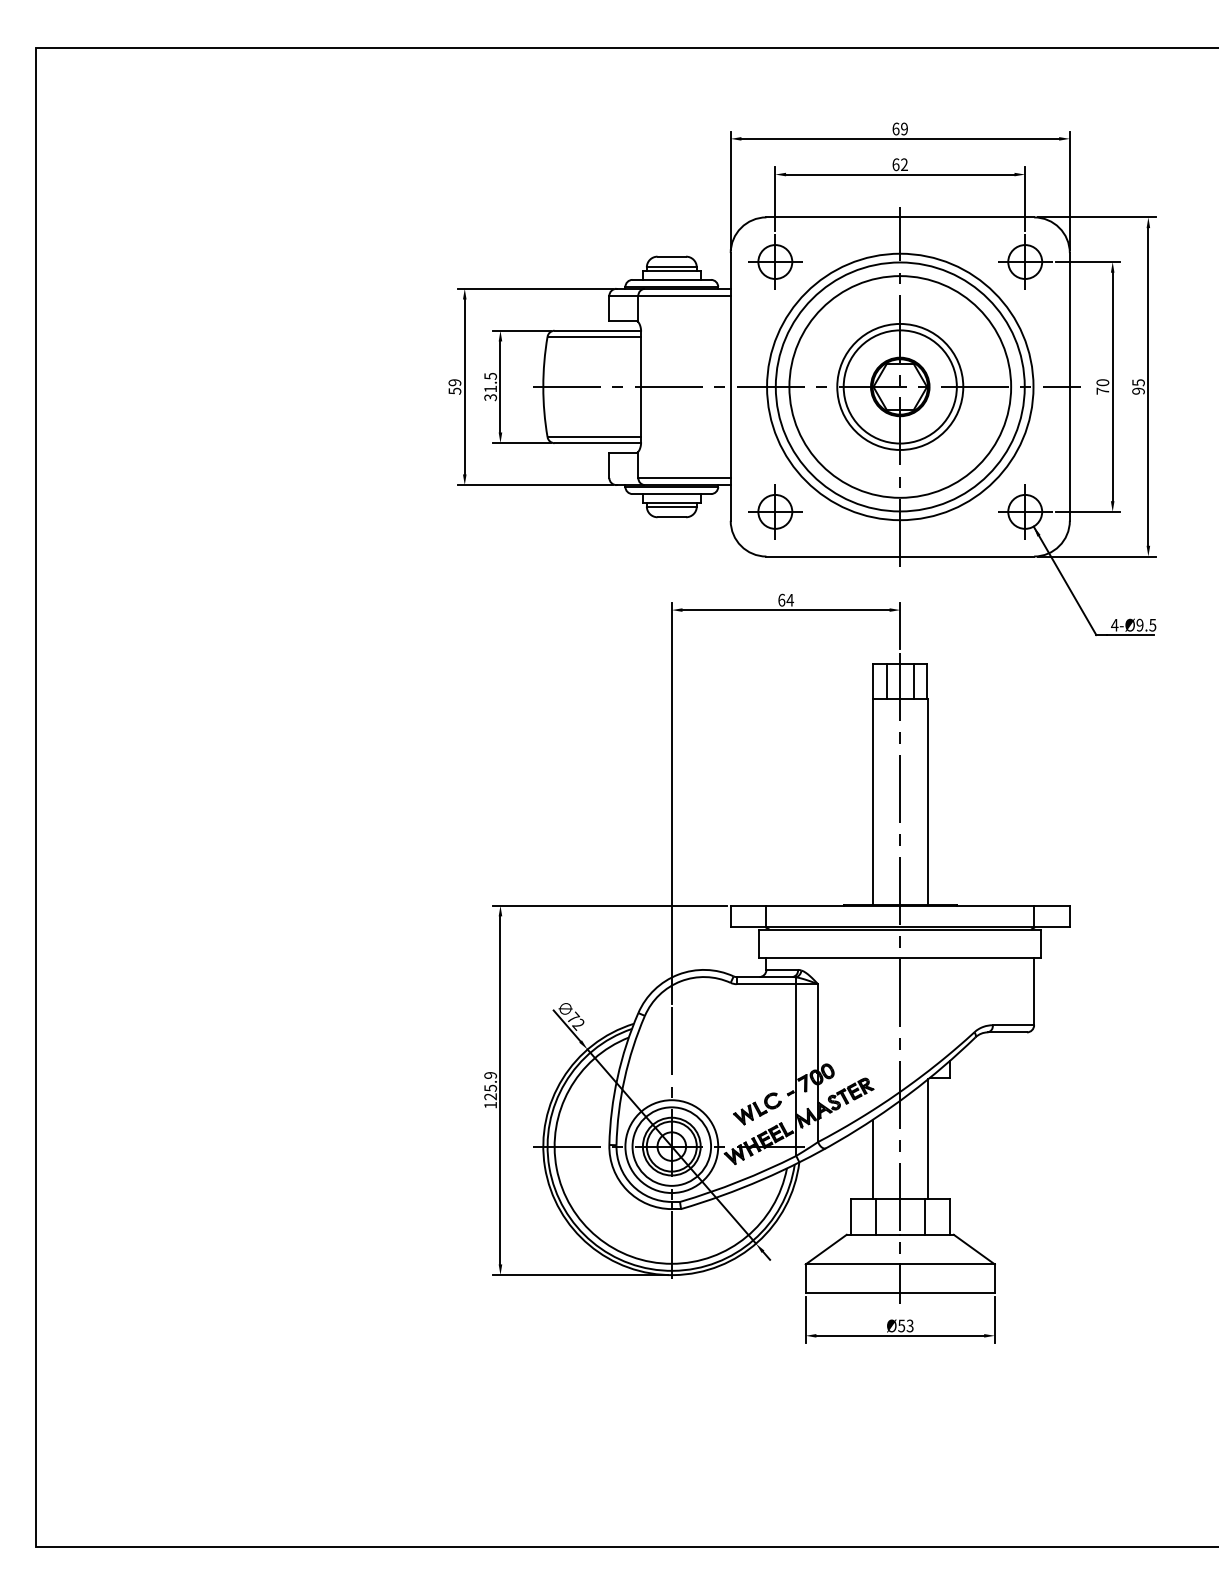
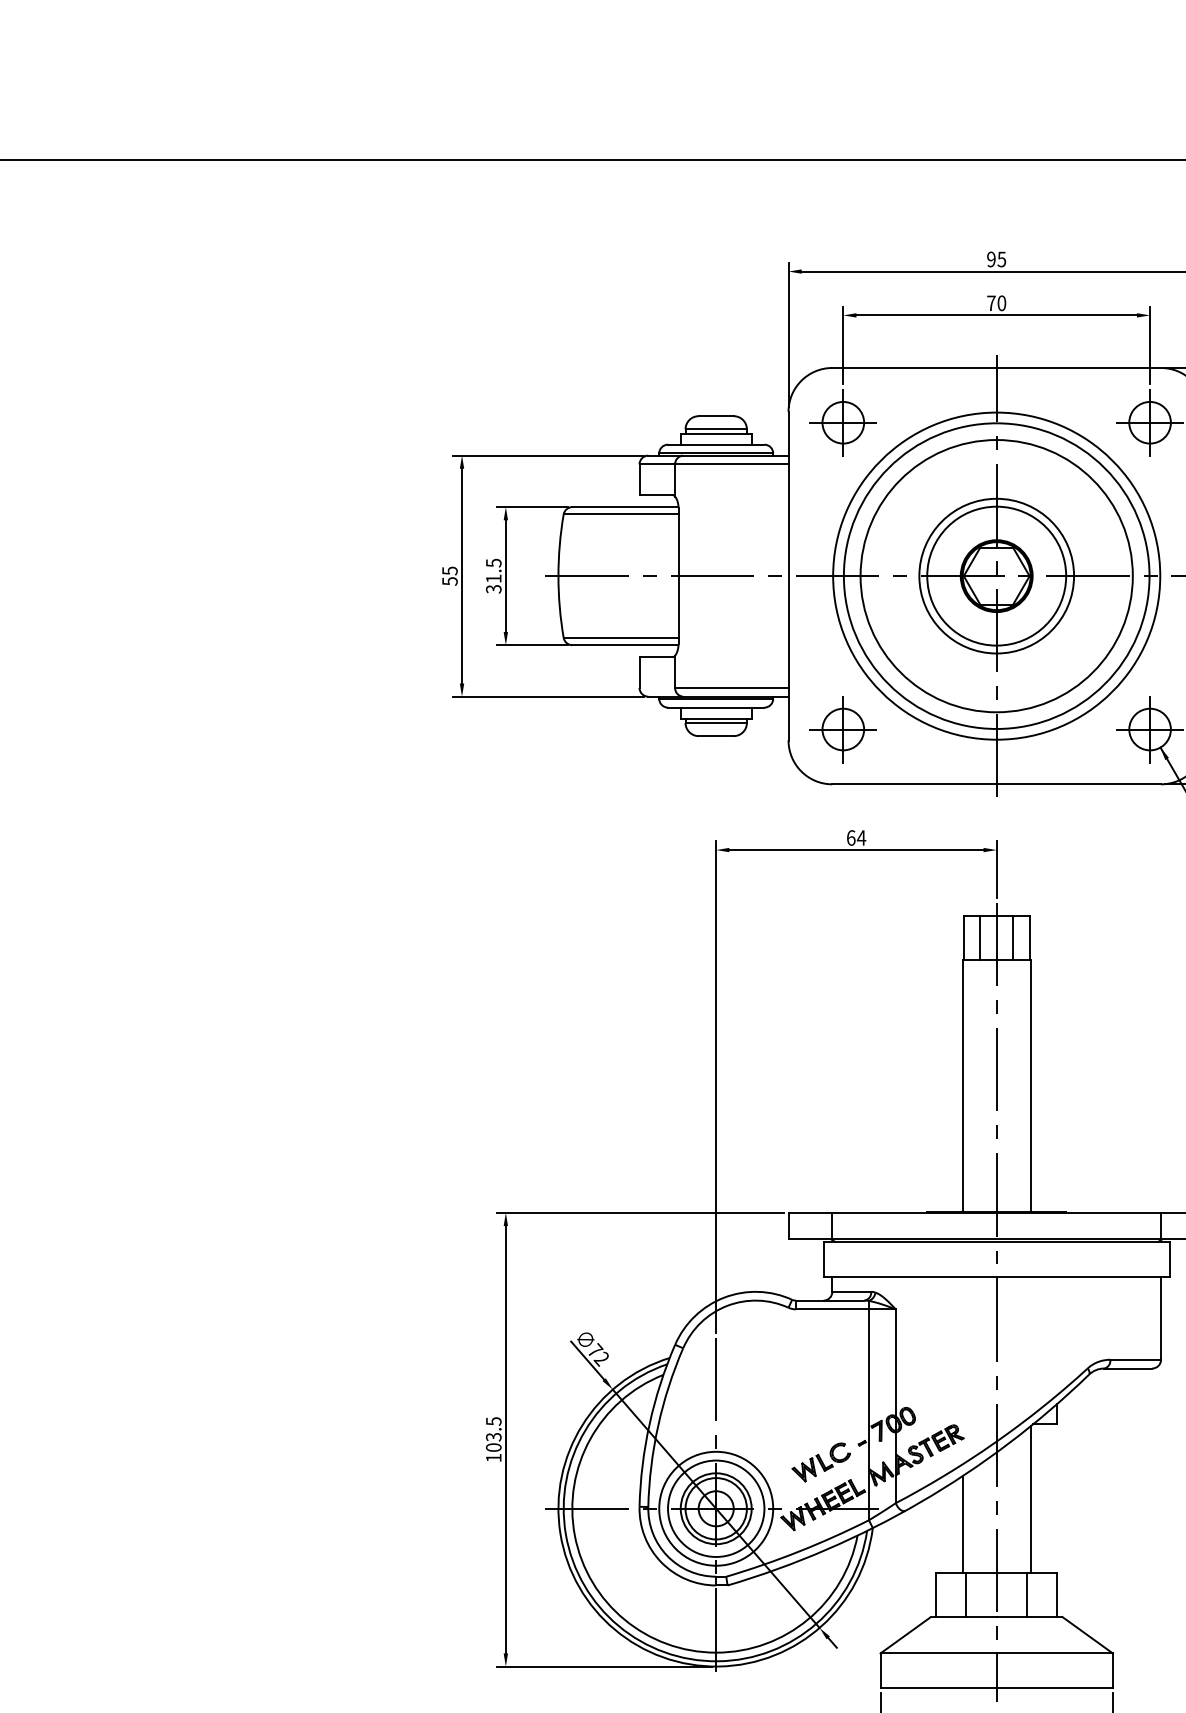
text: (899, 128) -> (995, 258), 69 -> 95
text: (899, 164) -> (995, 303), 62 -> 70
text: (454, 382) -> (449, 570), 59 -> 55
text: (490, 1086) -> (493, 1434), 125.9 -> 103.5

